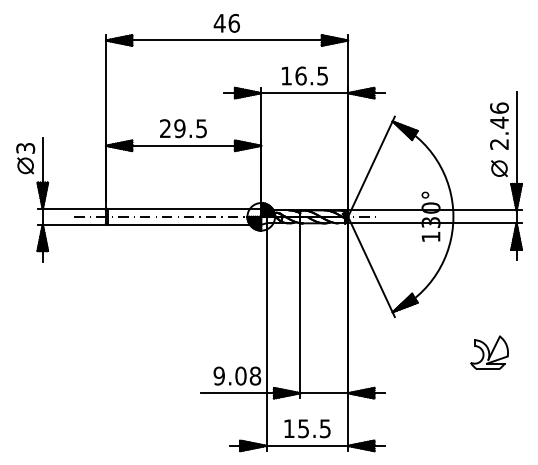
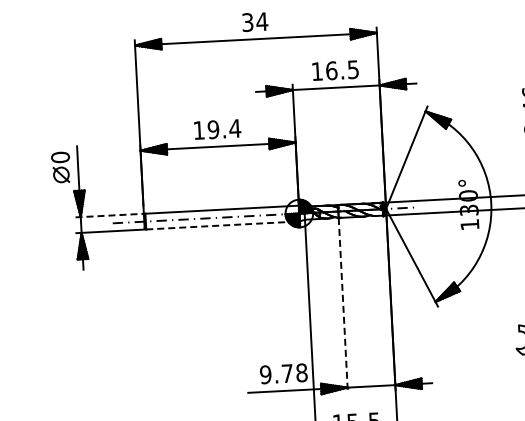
text: (226, 22) -> (254, 21), 46 -> 34
text: (183, 128) -> (217, 129), 29.5 -> 19.4
text: (25, 147) -> (60, 156), 3 -> 0
line: (72, 208) -> (110, 215), solid -> dashed
line: (184, 224) -> (223, 225), solid -> dashed
line: (300, 310) -> (343, 305), solid -> dashed
text: (240, 375) -> (286, 373), 9.08 -> 9.78

